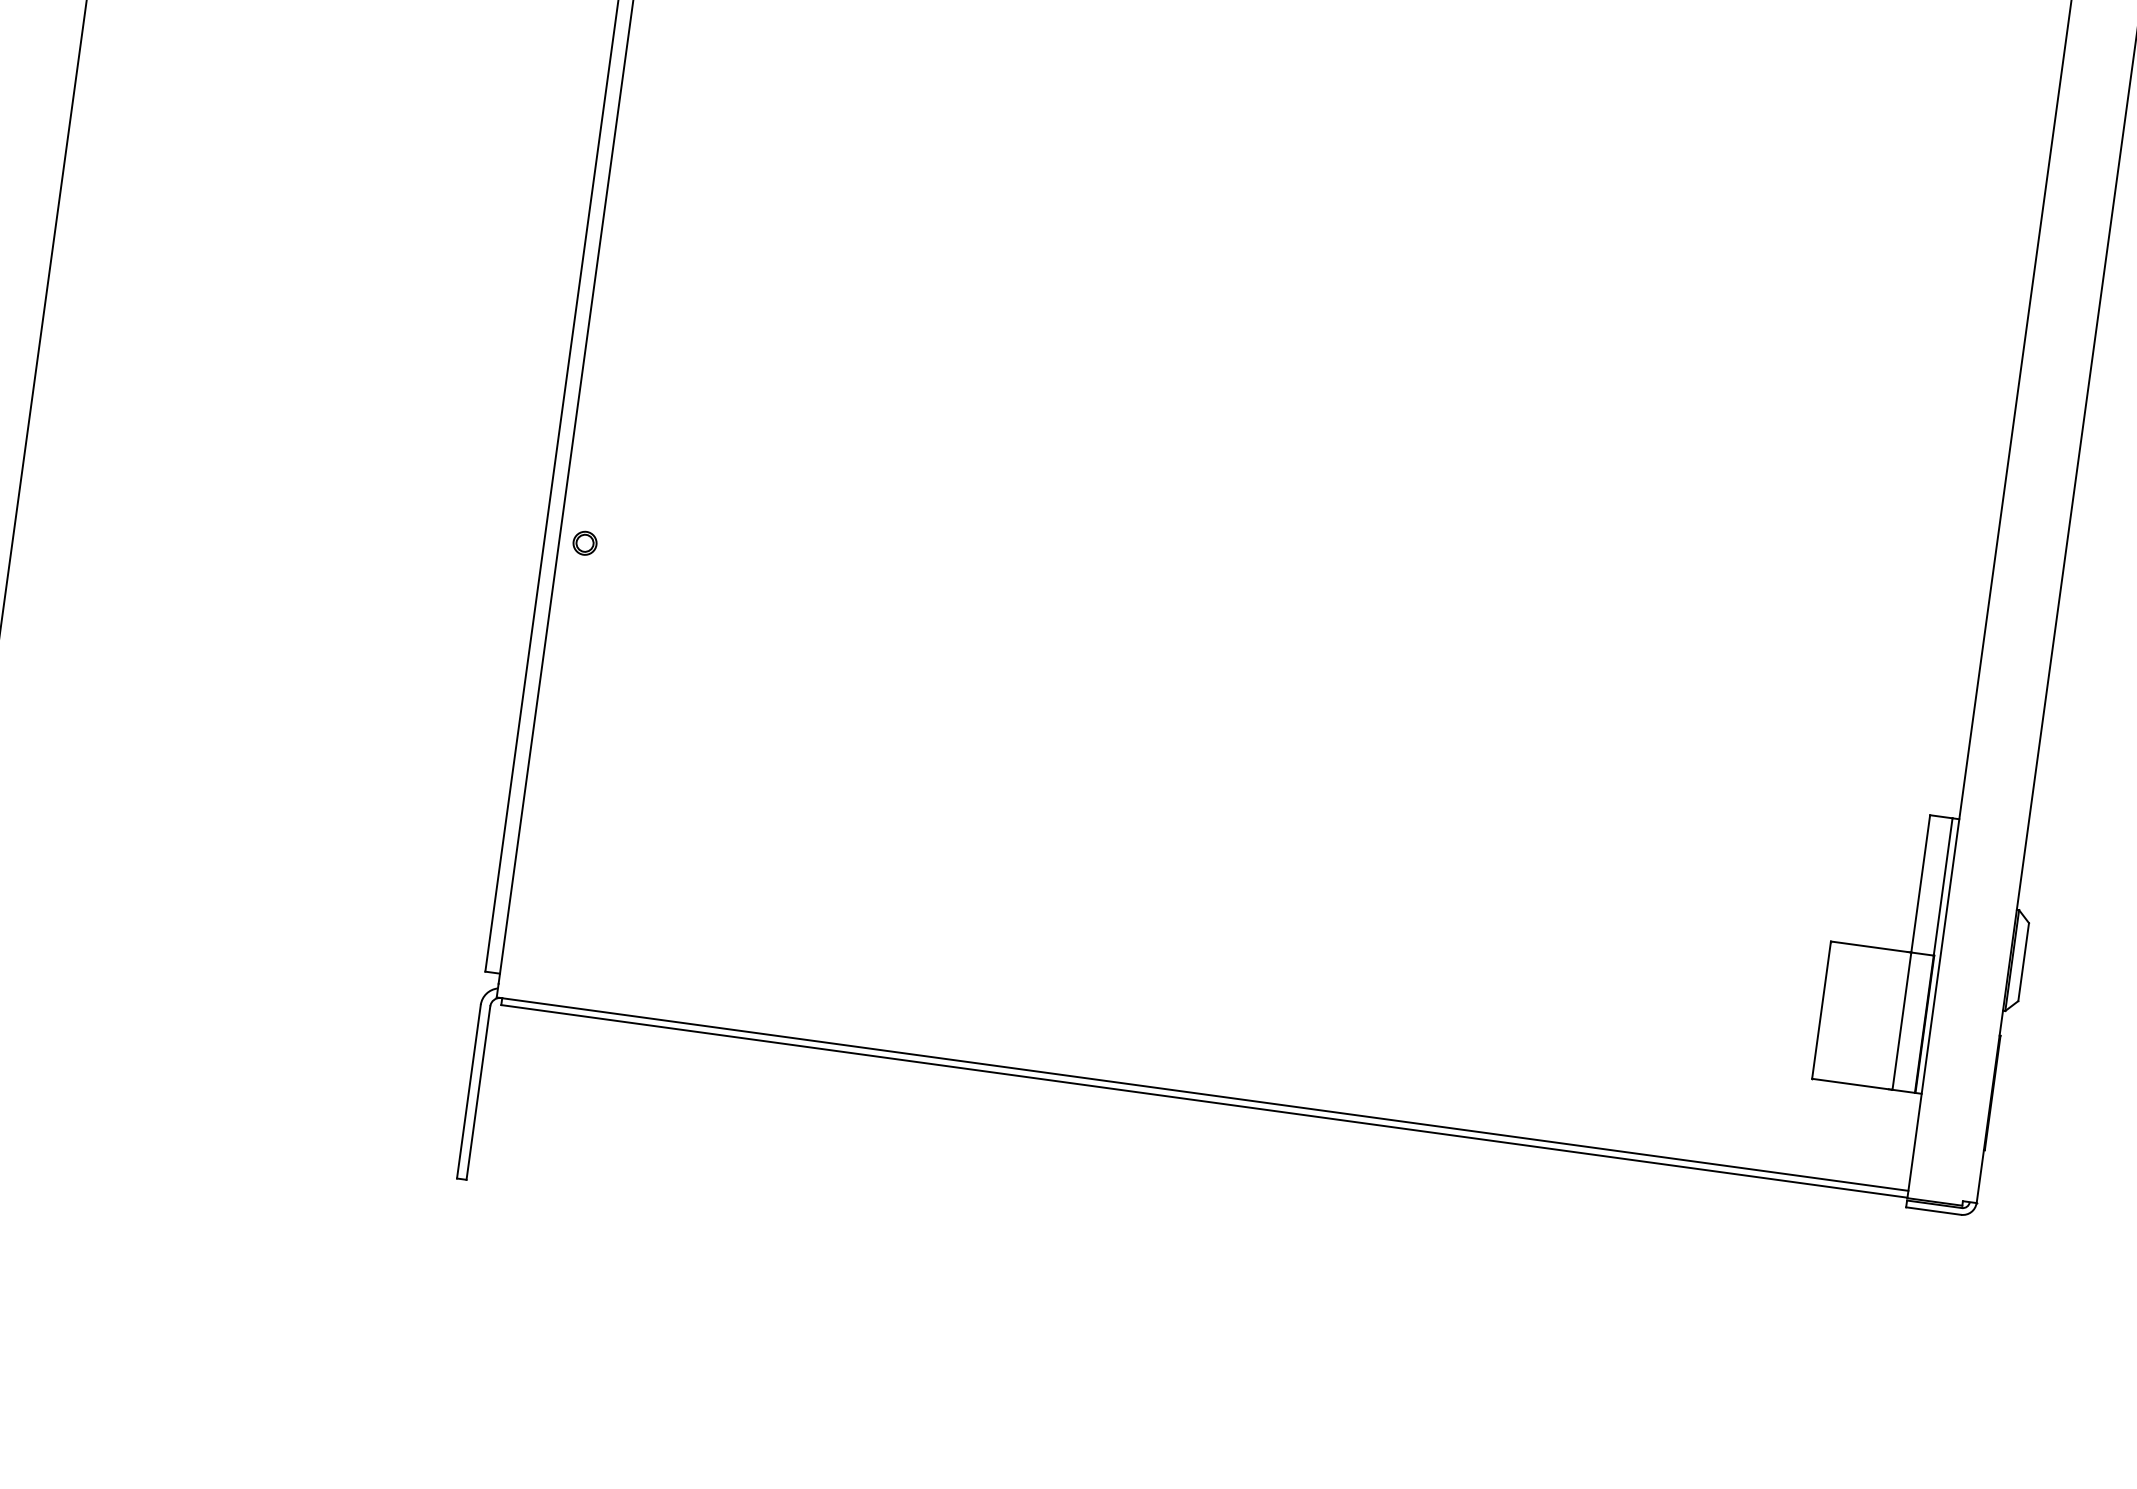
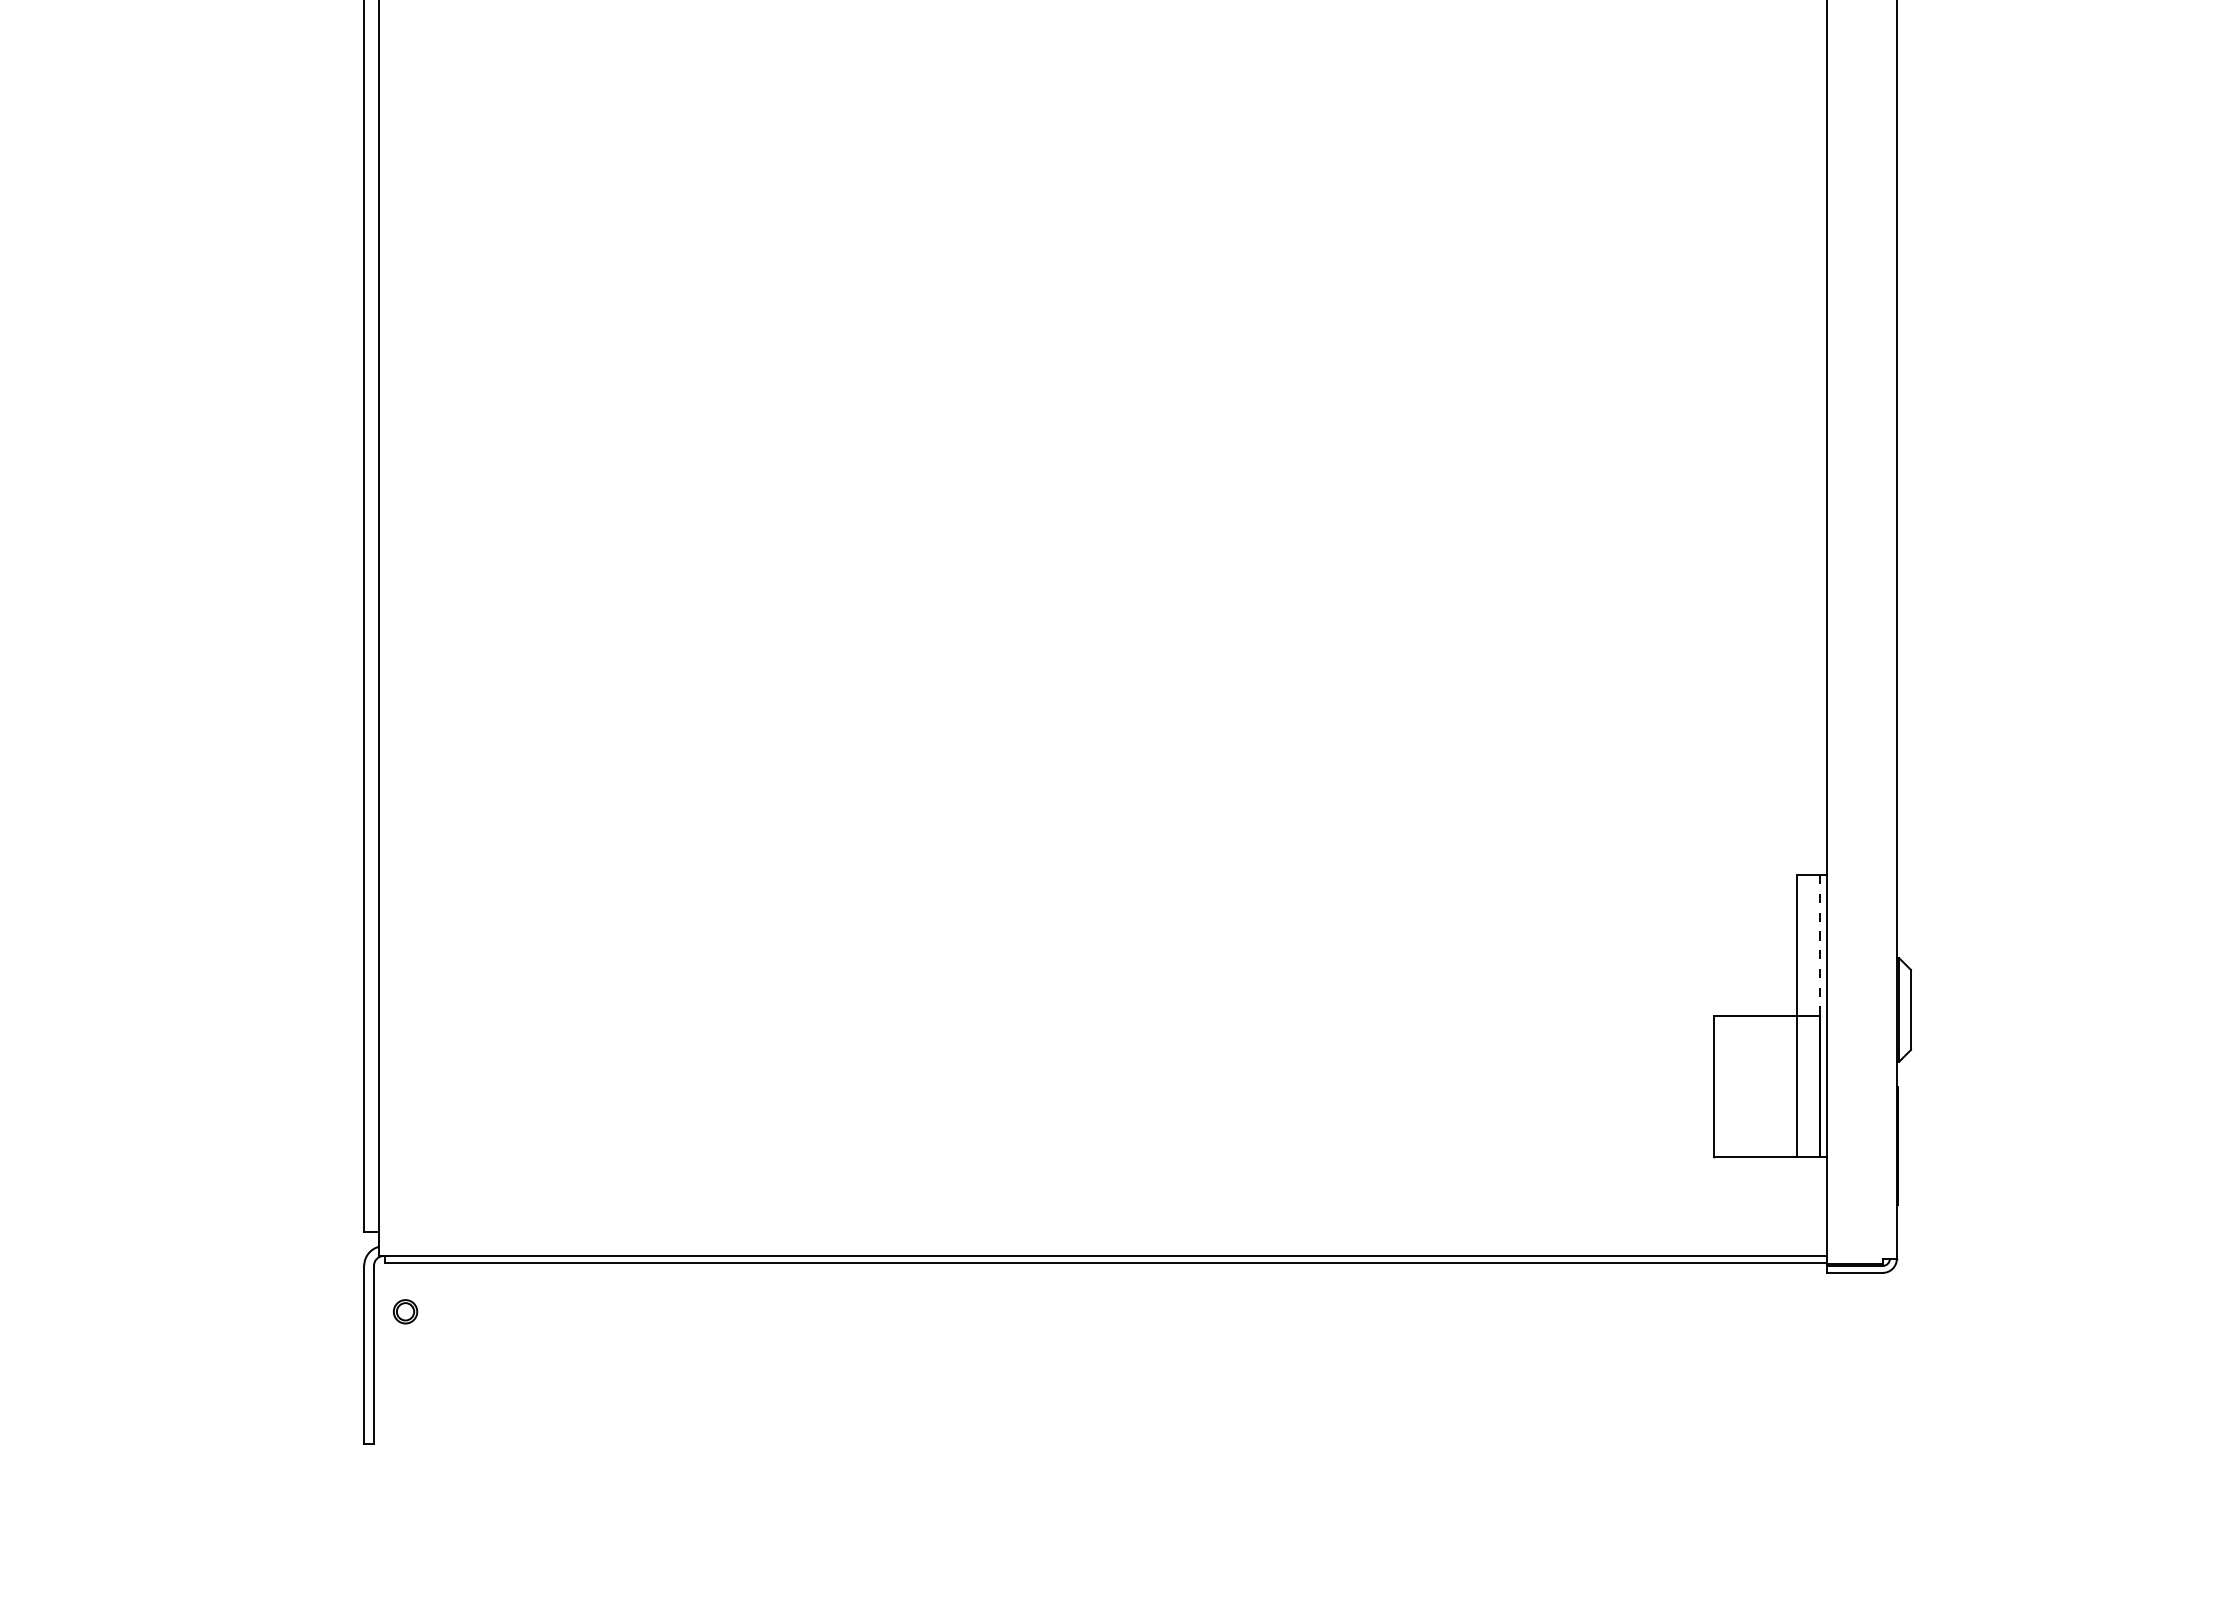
part: (585, 543) -> (405, 1311), moved
line: (1943, 886) -> (1819, 944), solid -> dashed

